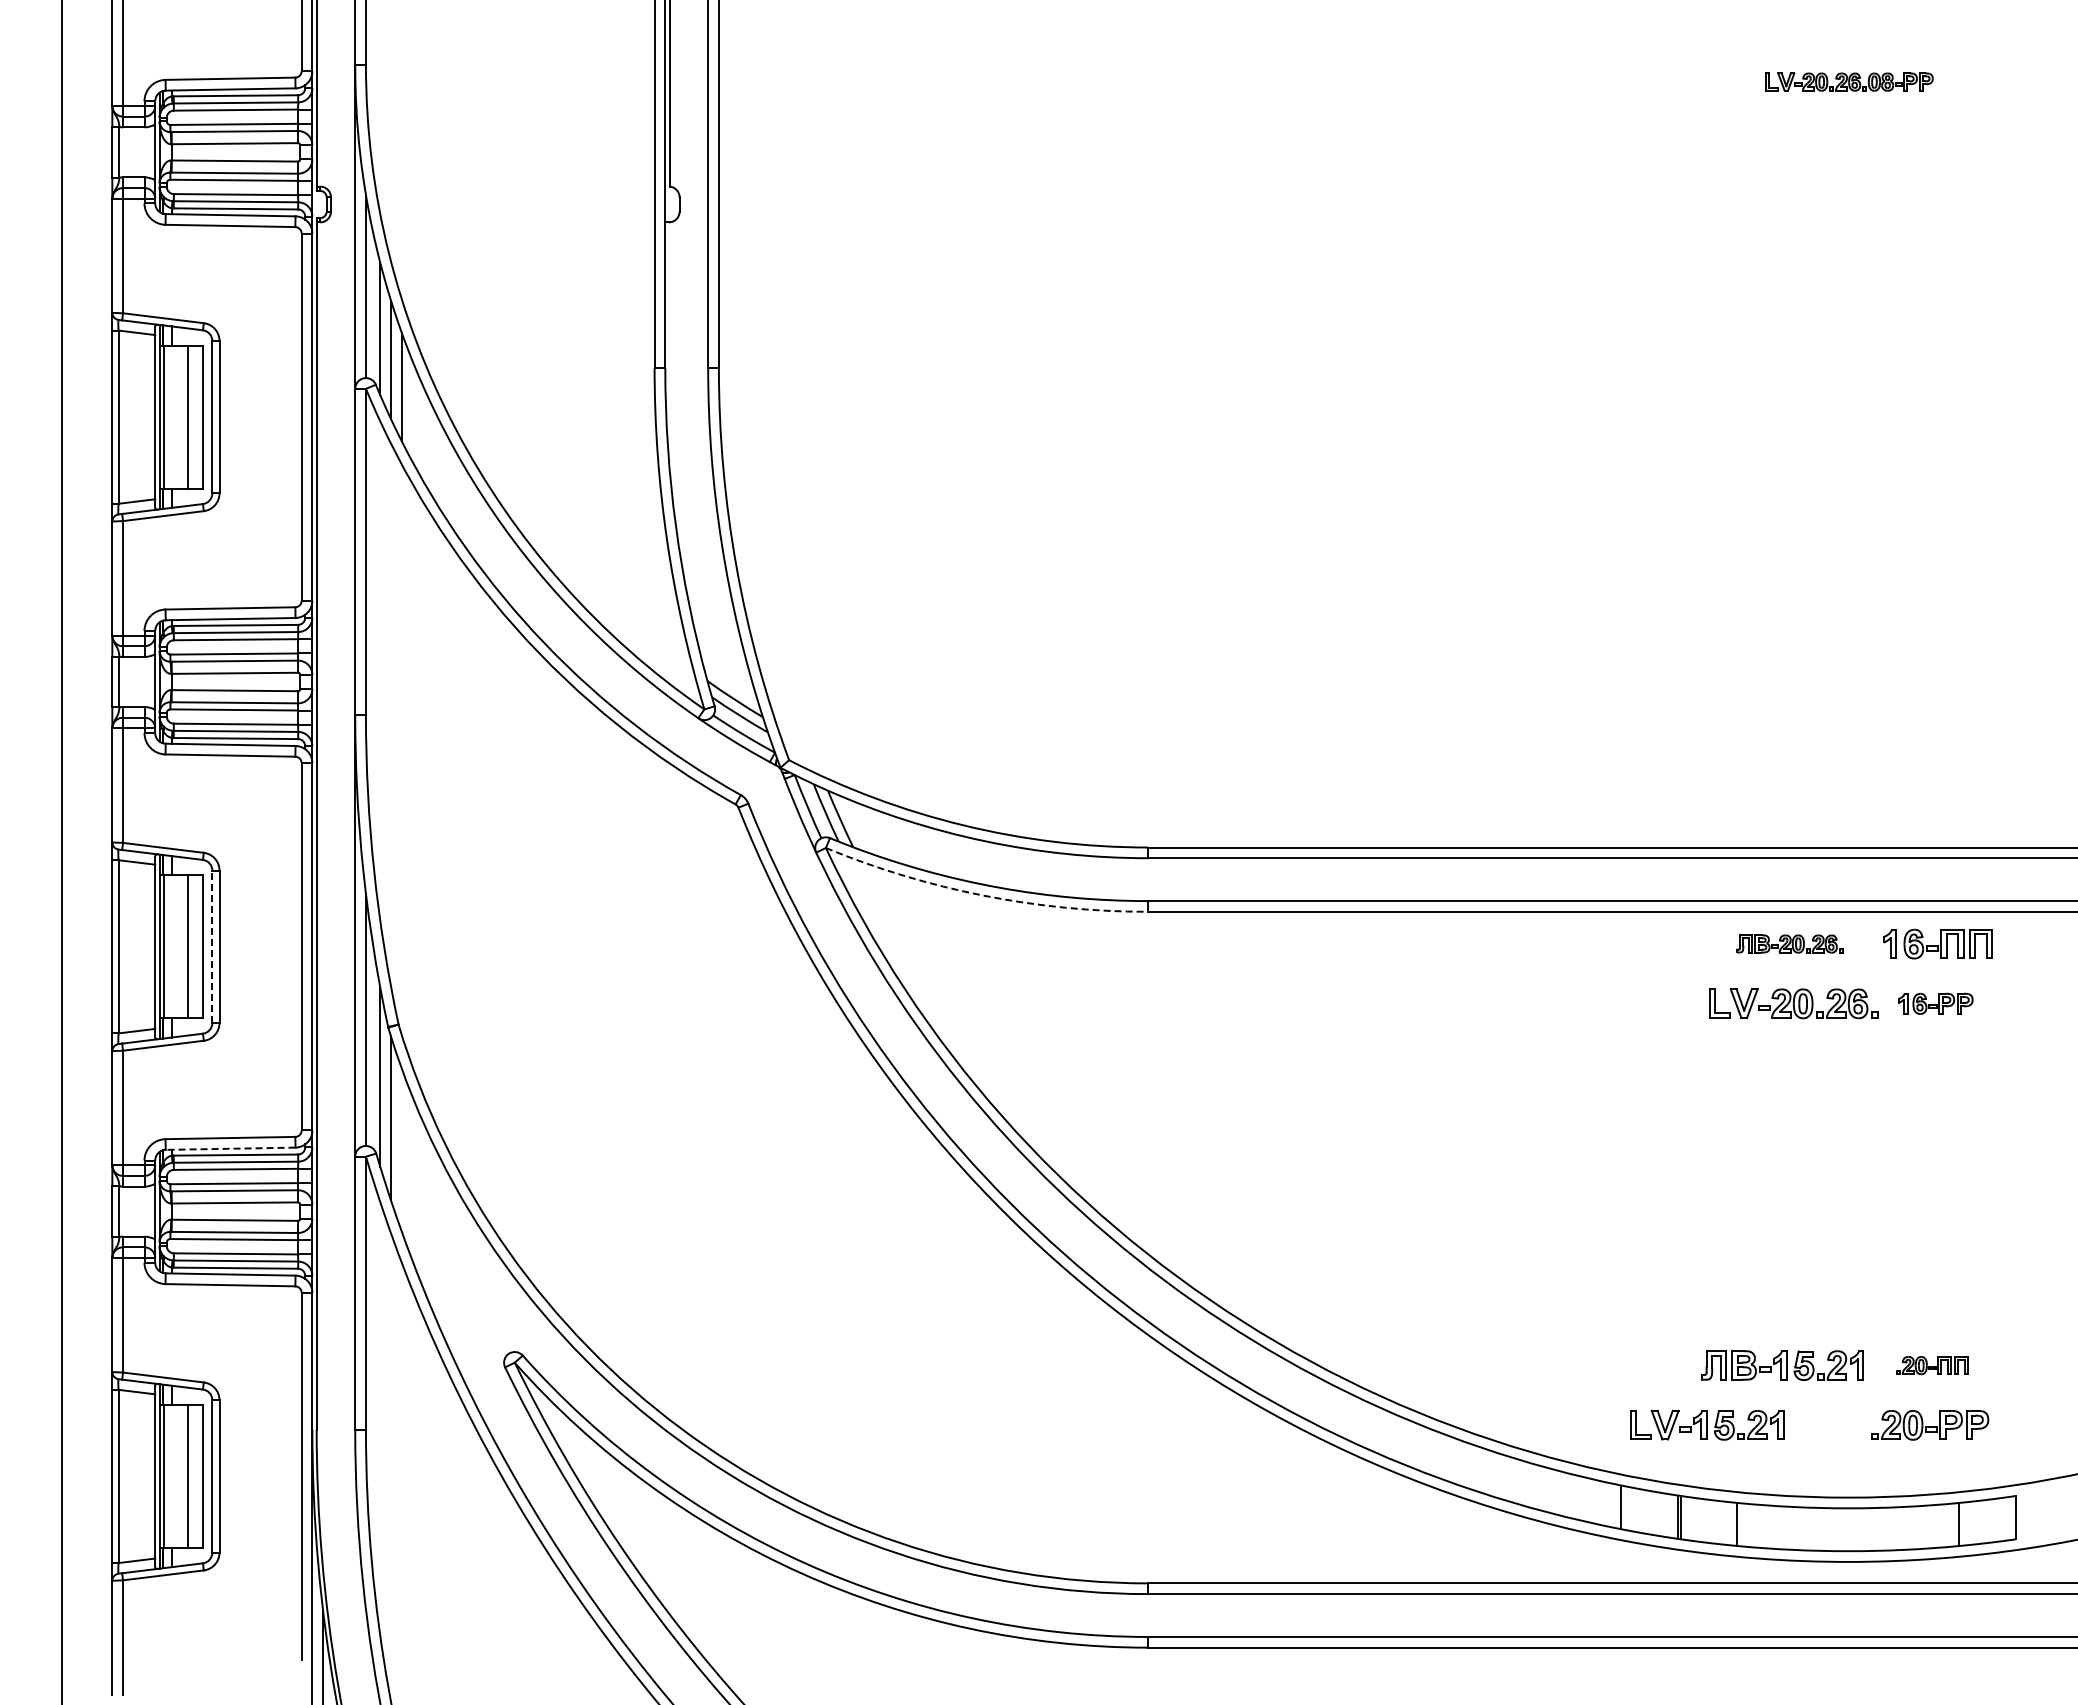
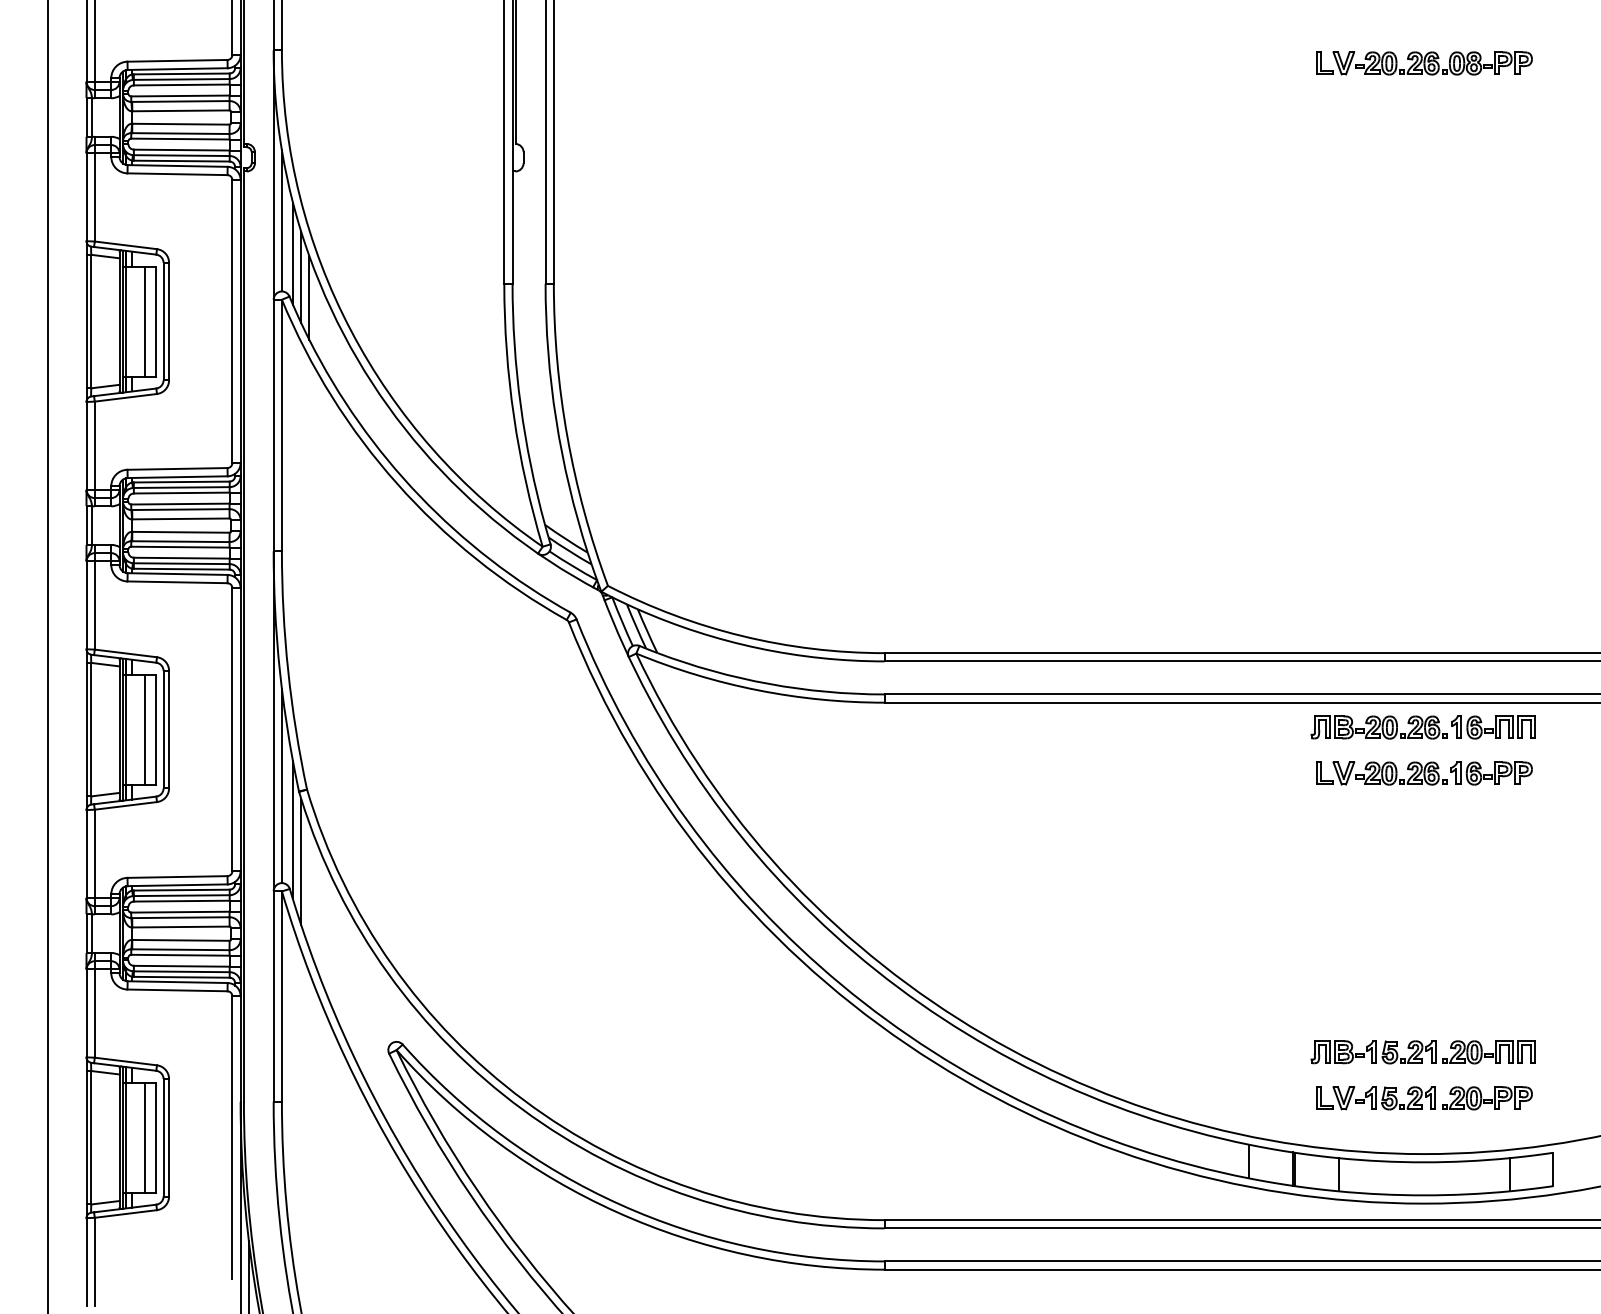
part: (1849, 81) -> (1424, 62), size x1.67
arc: (983, 895) -> (757, 690), dashed -> solid
part: (1789, 943) -> (1378, 727), size x1.67
line: (212, 946) -> (163, 729), dashed -> solid
part: (1935, 1003) -> (1491, 773), size x1.43
line: (230, 1148) -> (177, 885), dashed -> solid
part: (1932, 1365) -> (1488, 1052), size x1.67
part: (1707, 1424) -> (1376, 1097), moved

